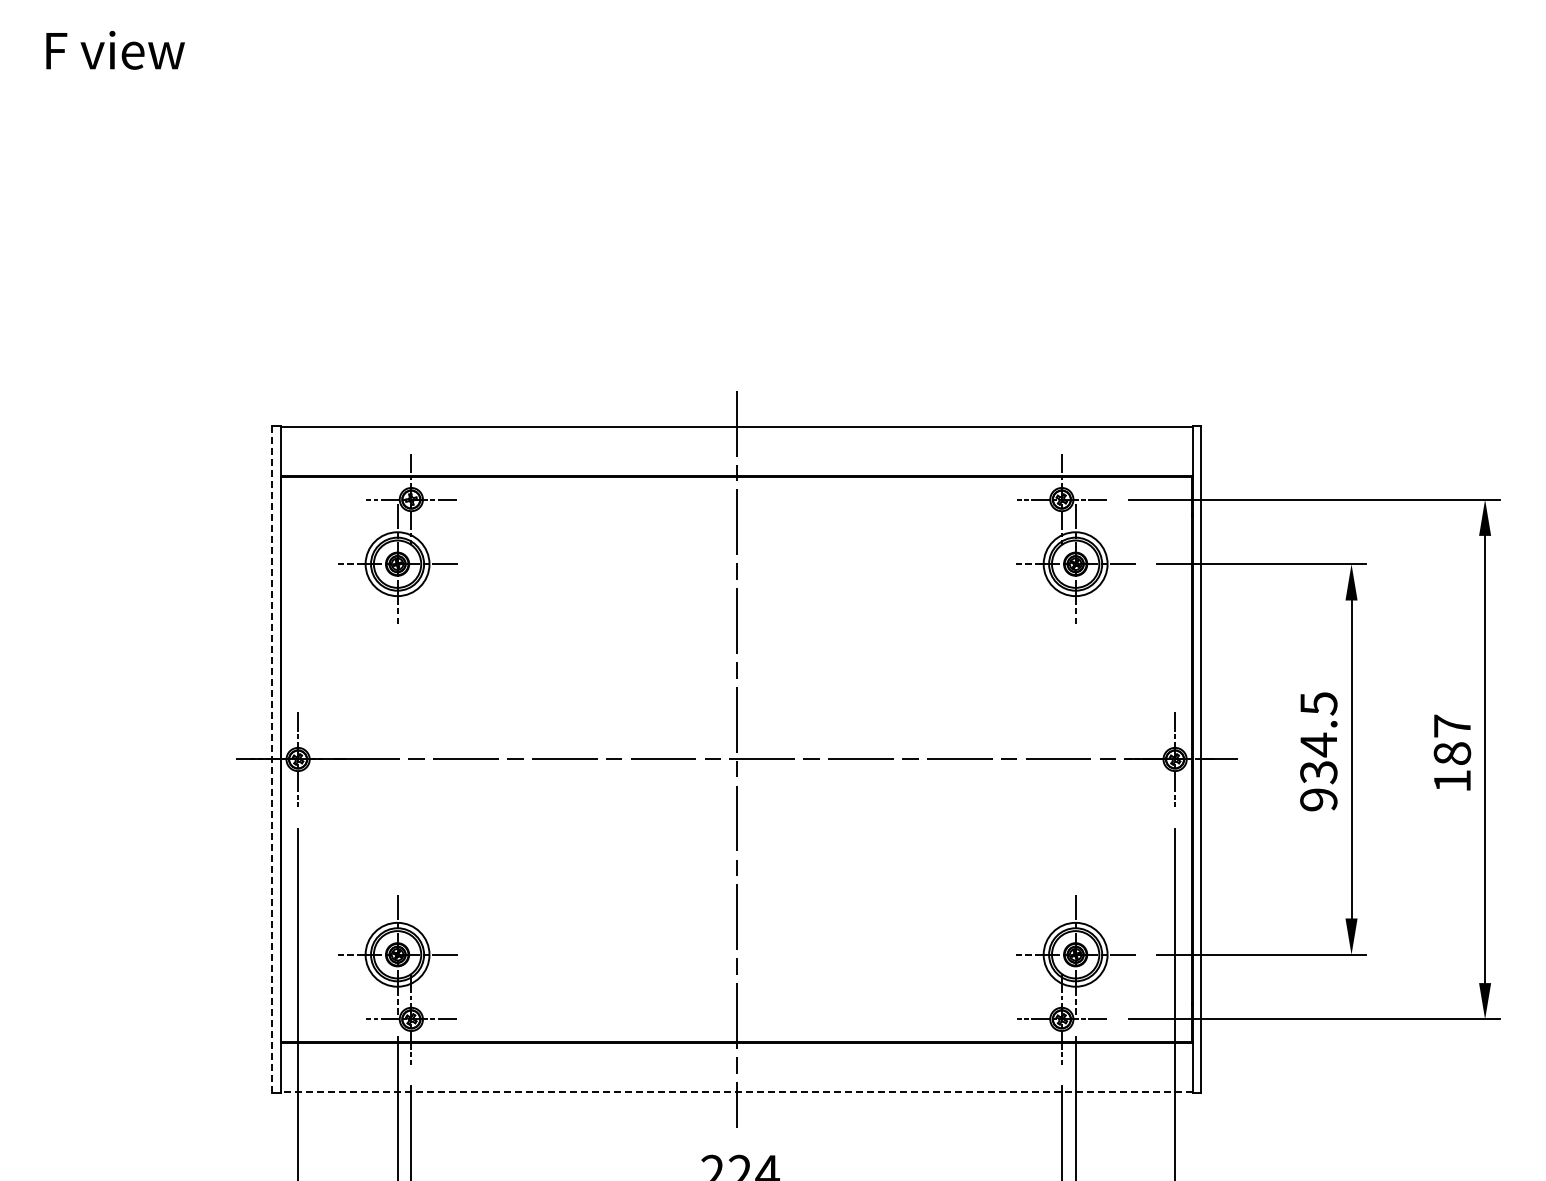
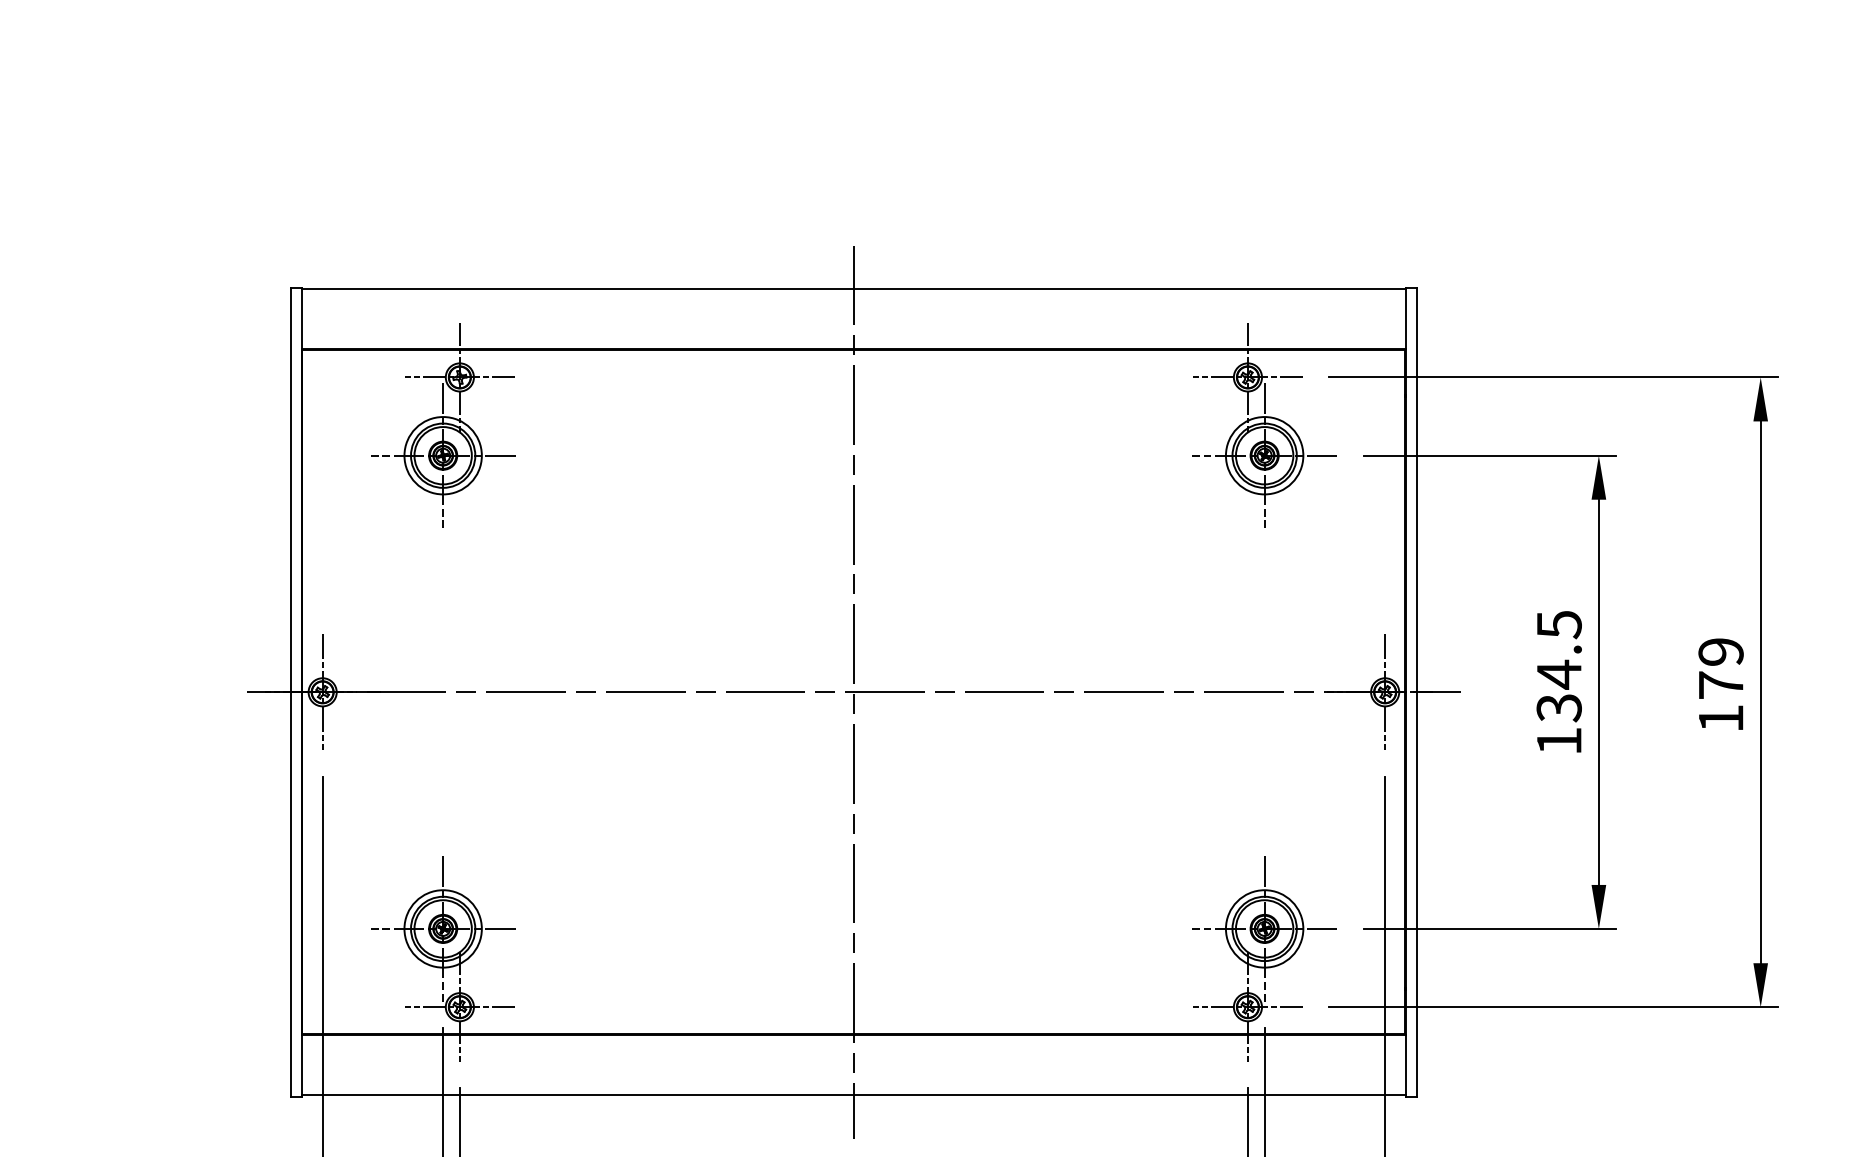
text: (1452, 739) -> (1721, 668), 187 -> 179
line: (271, 759) -> (290, 692), dashed -> solid
text: (1318, 799) -> (1558, 740), 934.5 -> 134.5
line: (736, 1092) -> (853, 1095), dashed -> solid

